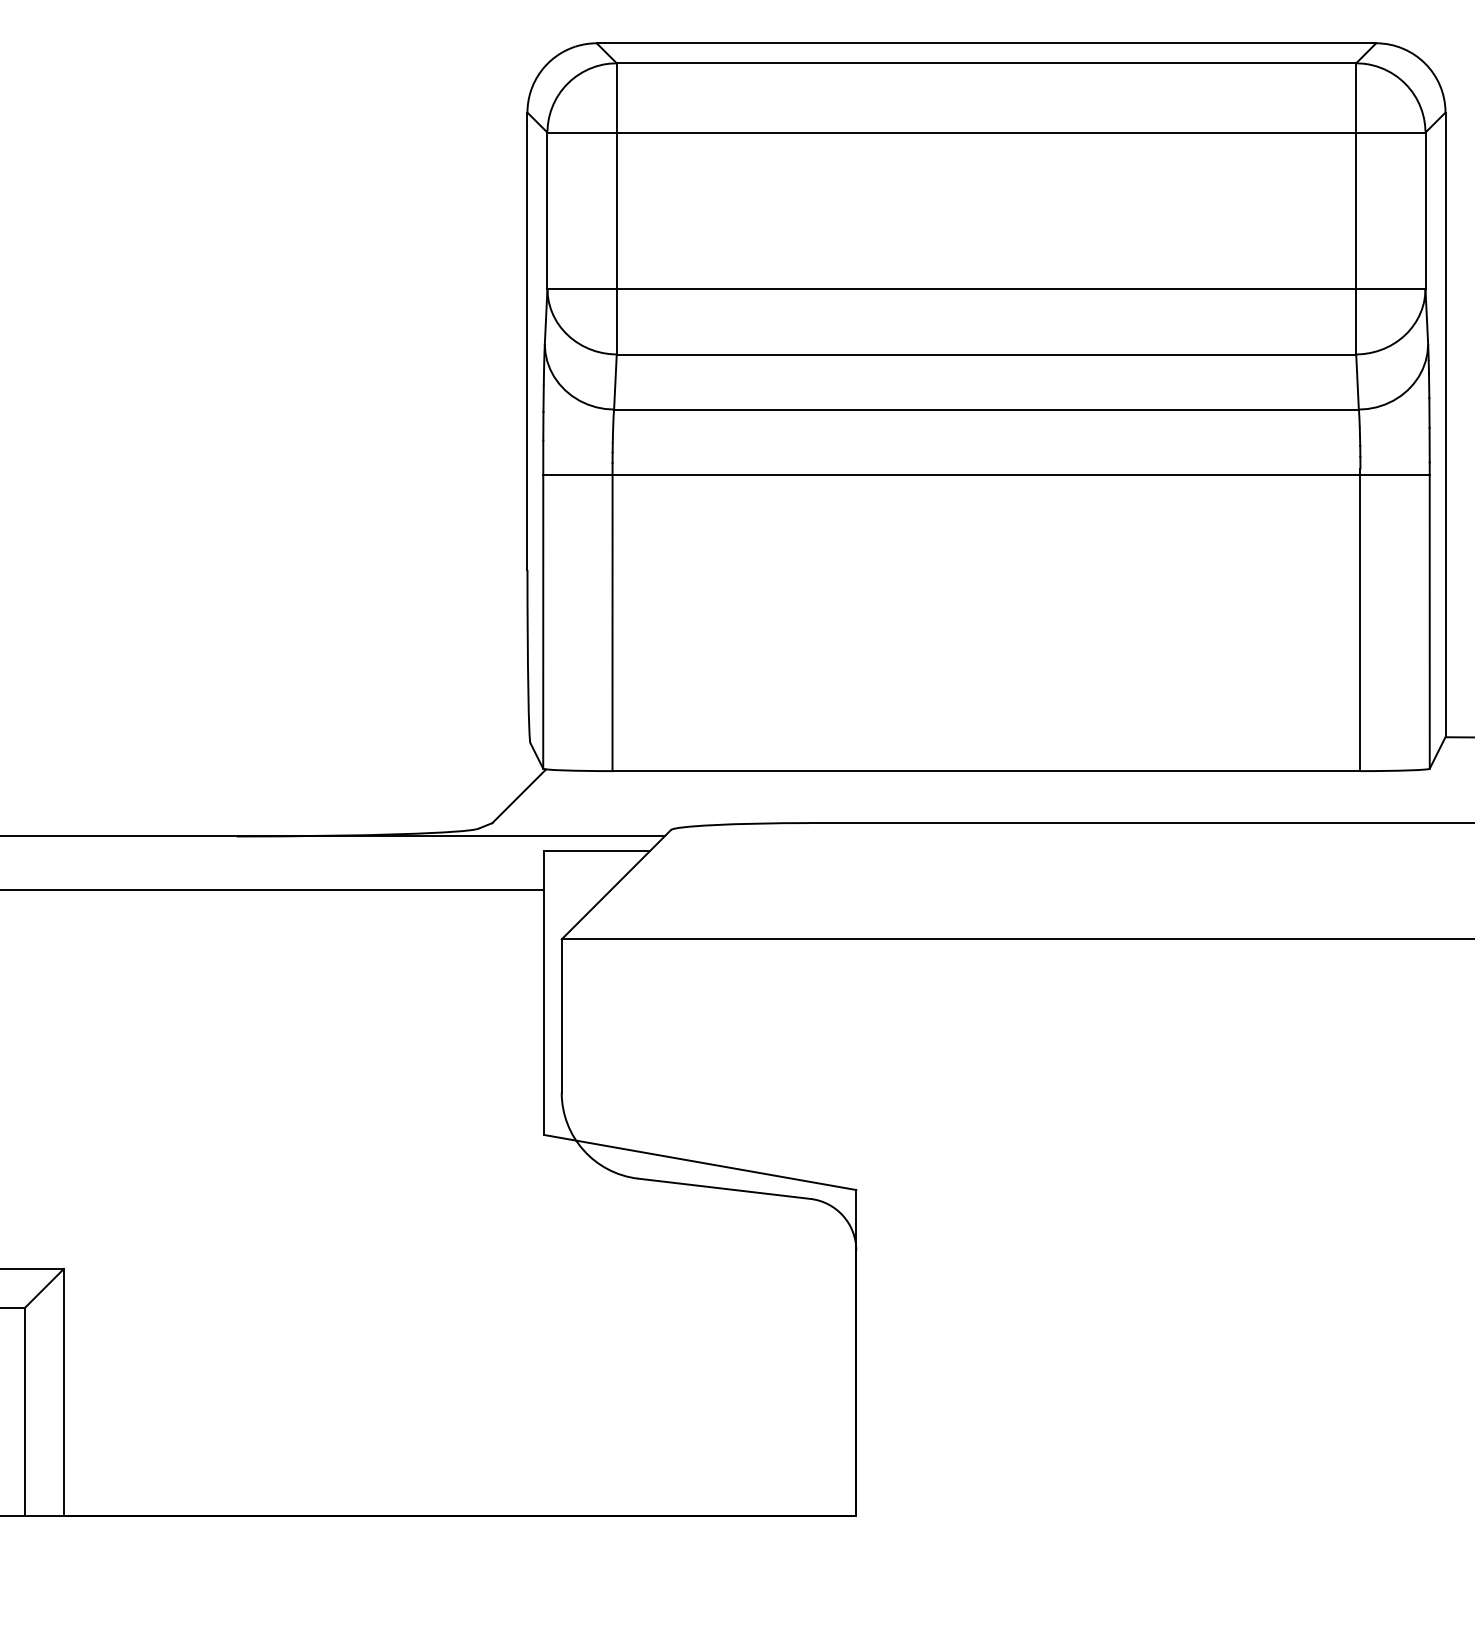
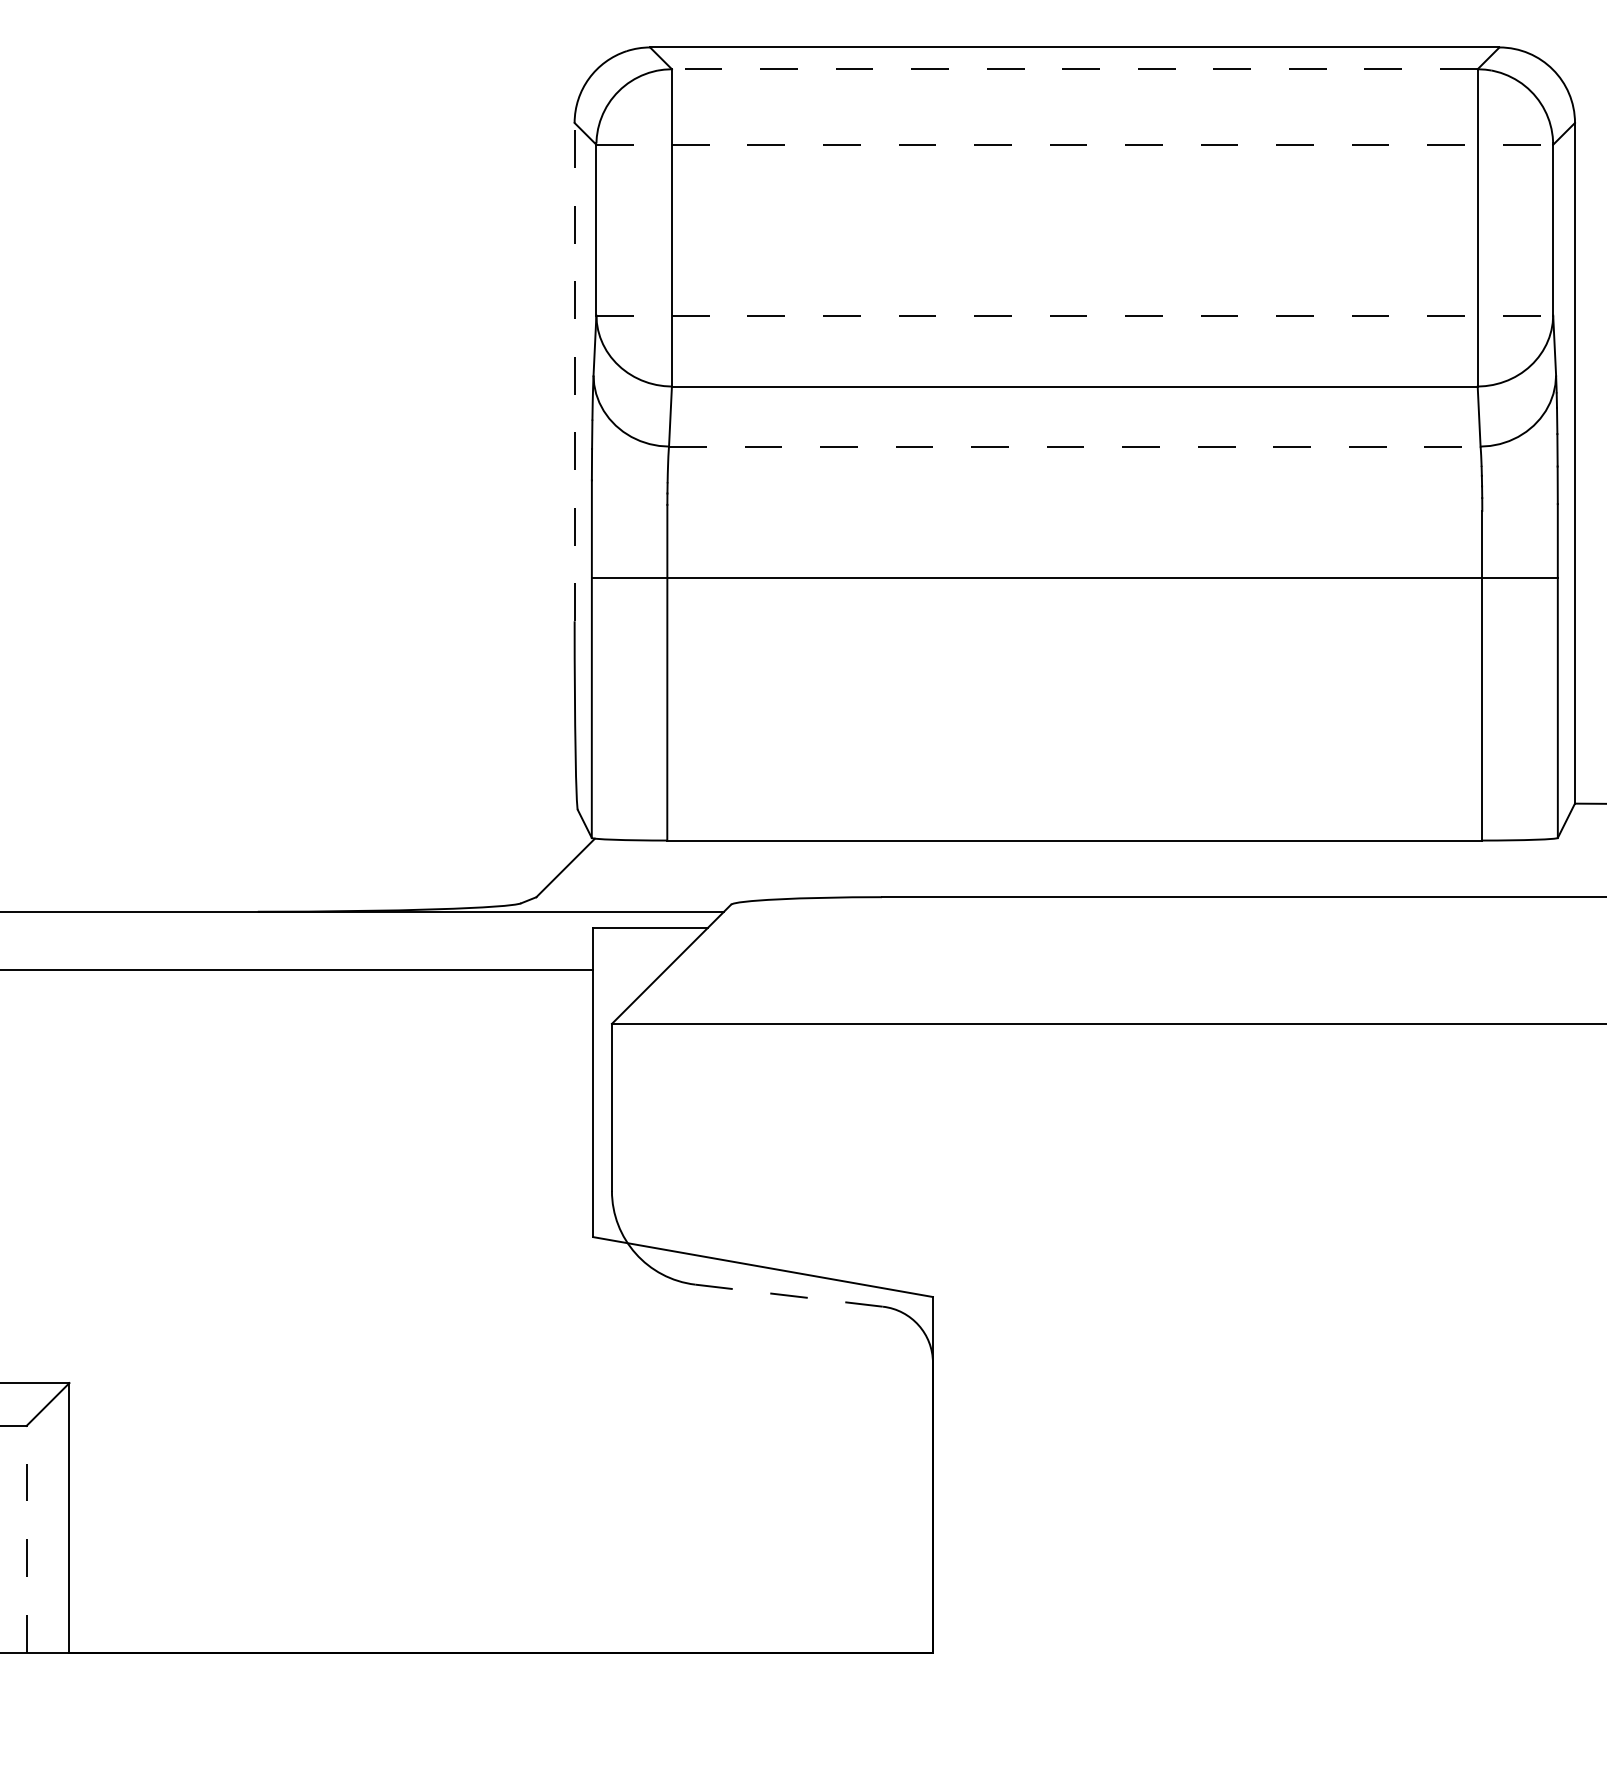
line: (986, 63) -> (1074, 69), solid -> dashed
line: (987, 132) -> (1075, 144), solid -> dashed
line: (987, 289) -> (1075, 315), solid -> dashed
line: (527, 340) -> (574, 371), solid -> dashed
line: (986, 409) -> (1074, 446), solid -> dashed
line: (986, 474) -> (1074, 577), moved
line: (724, 1188) -> (789, 1295), solid -> dashed
line: (24, 1411) -> (26, 1538), solid -> dashed

